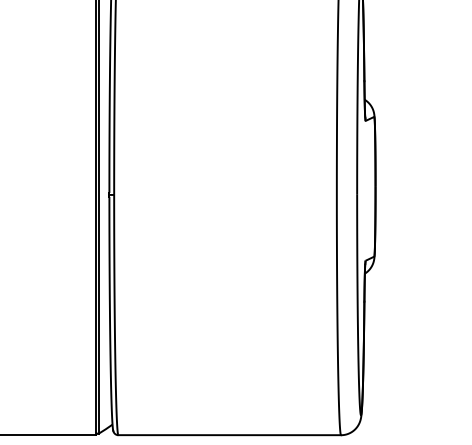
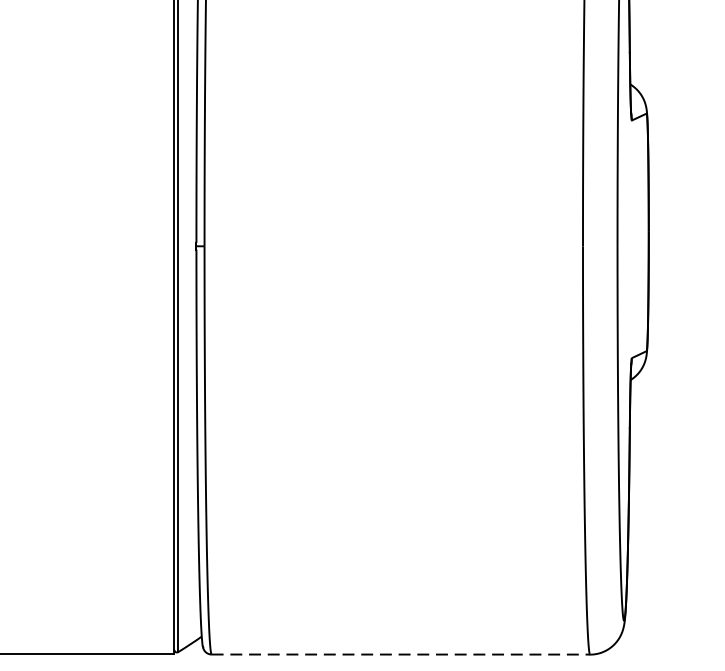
line: (230, 435) -> (402, 655), solid -> dashed

